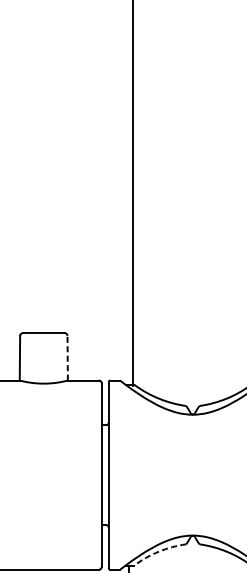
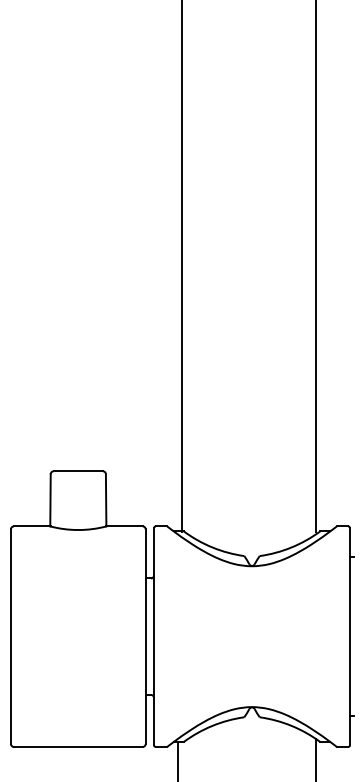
line: (67, 357) -> (106, 499), dashed -> solid
arc: (158, 551) -> (212, 725), dashed -> solid

